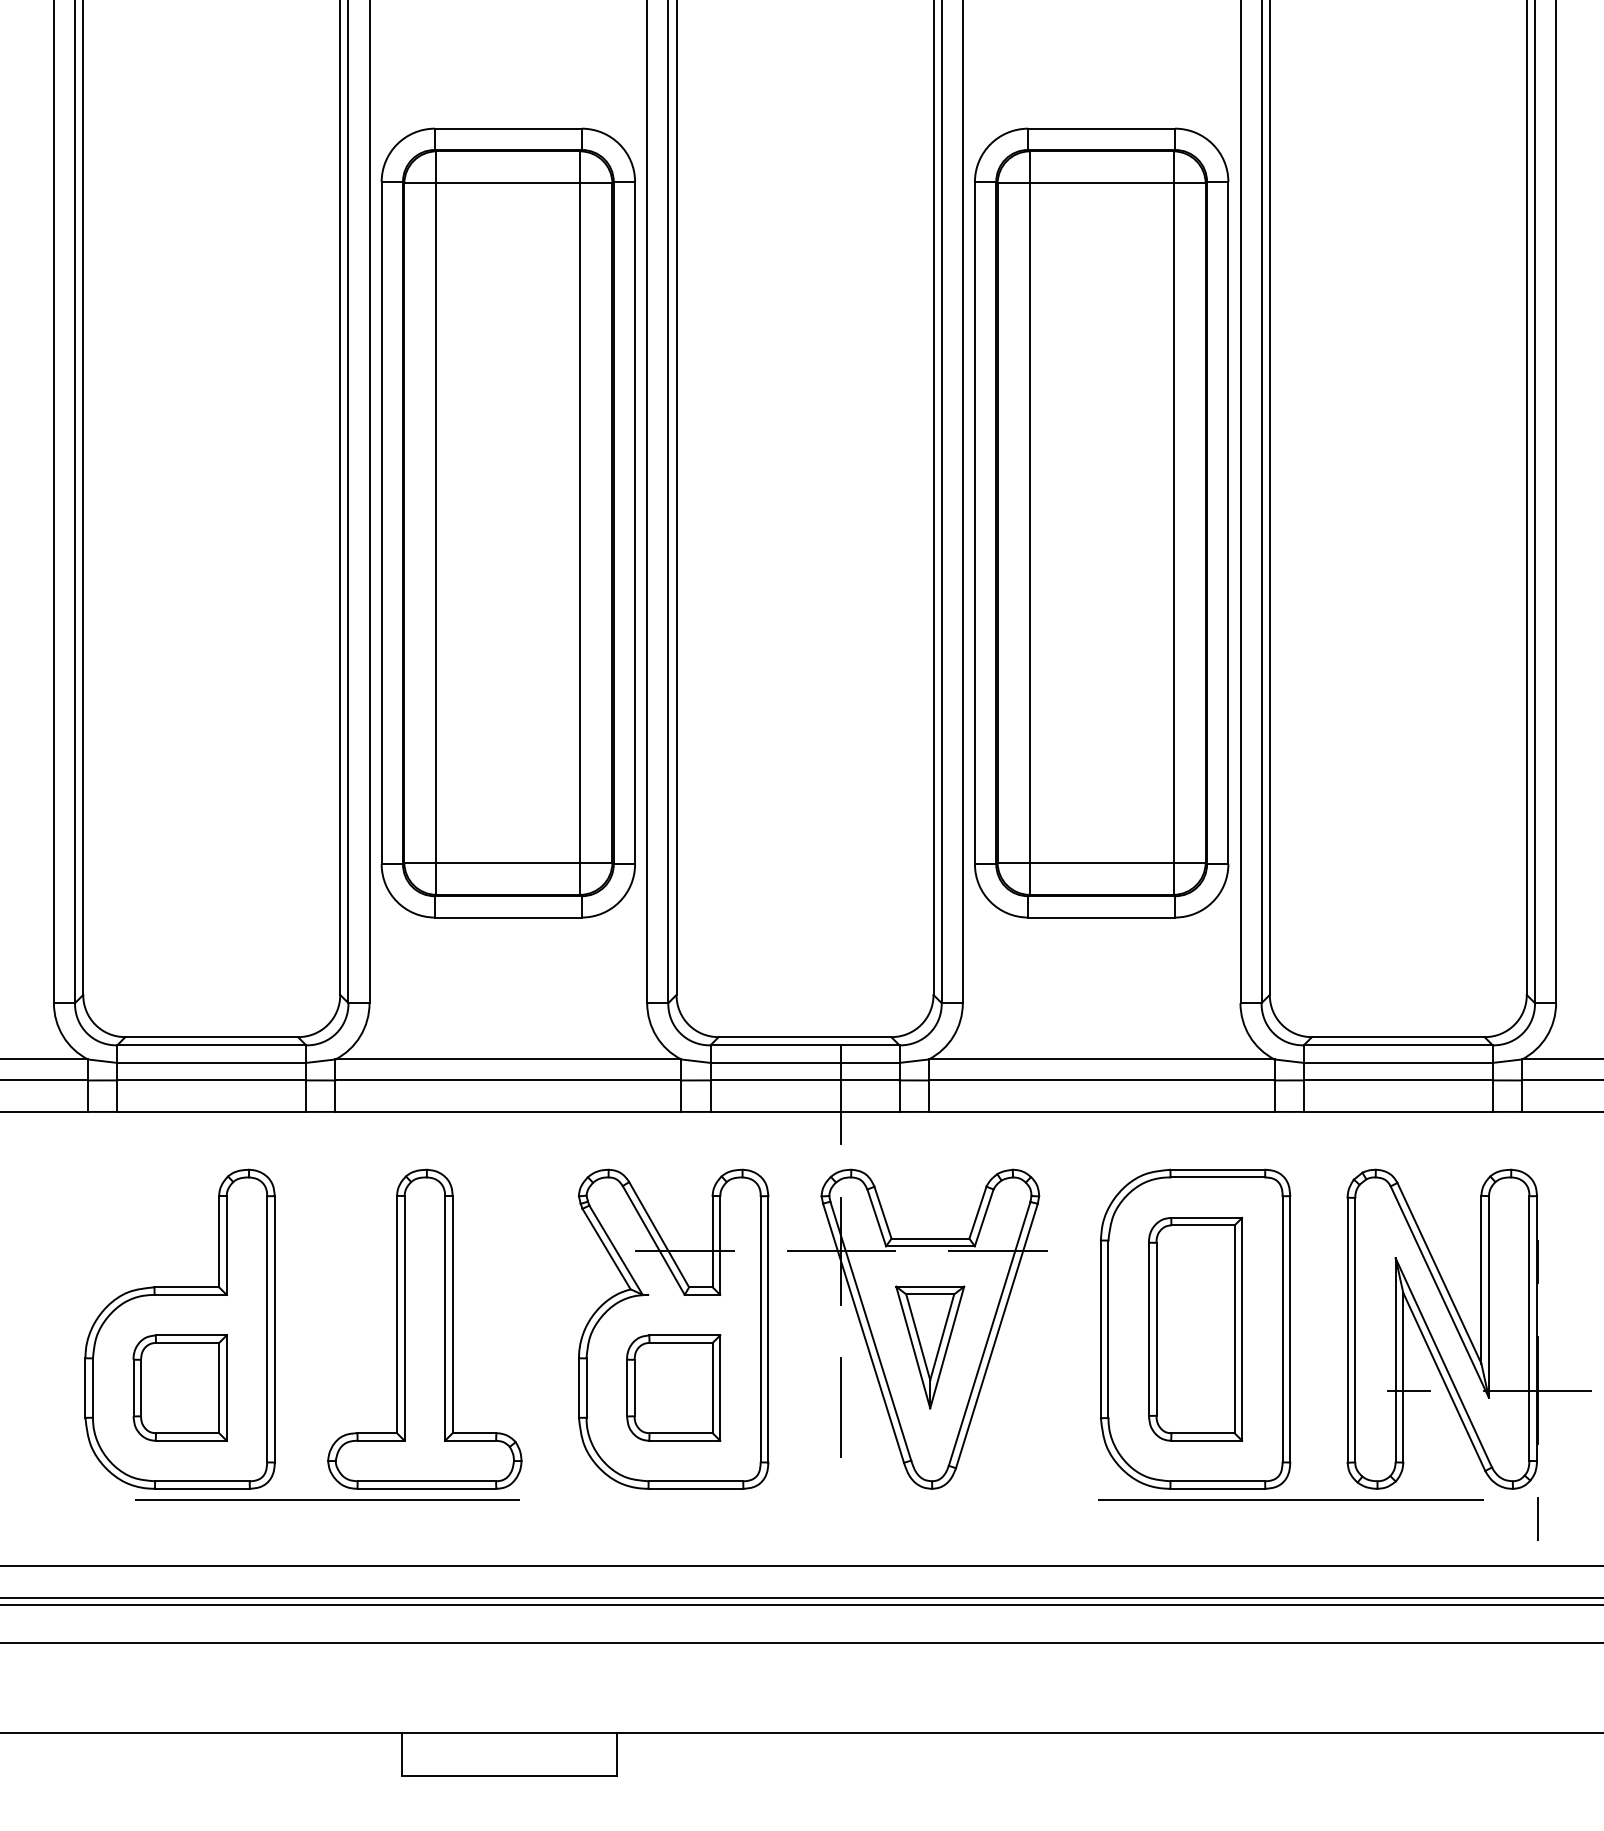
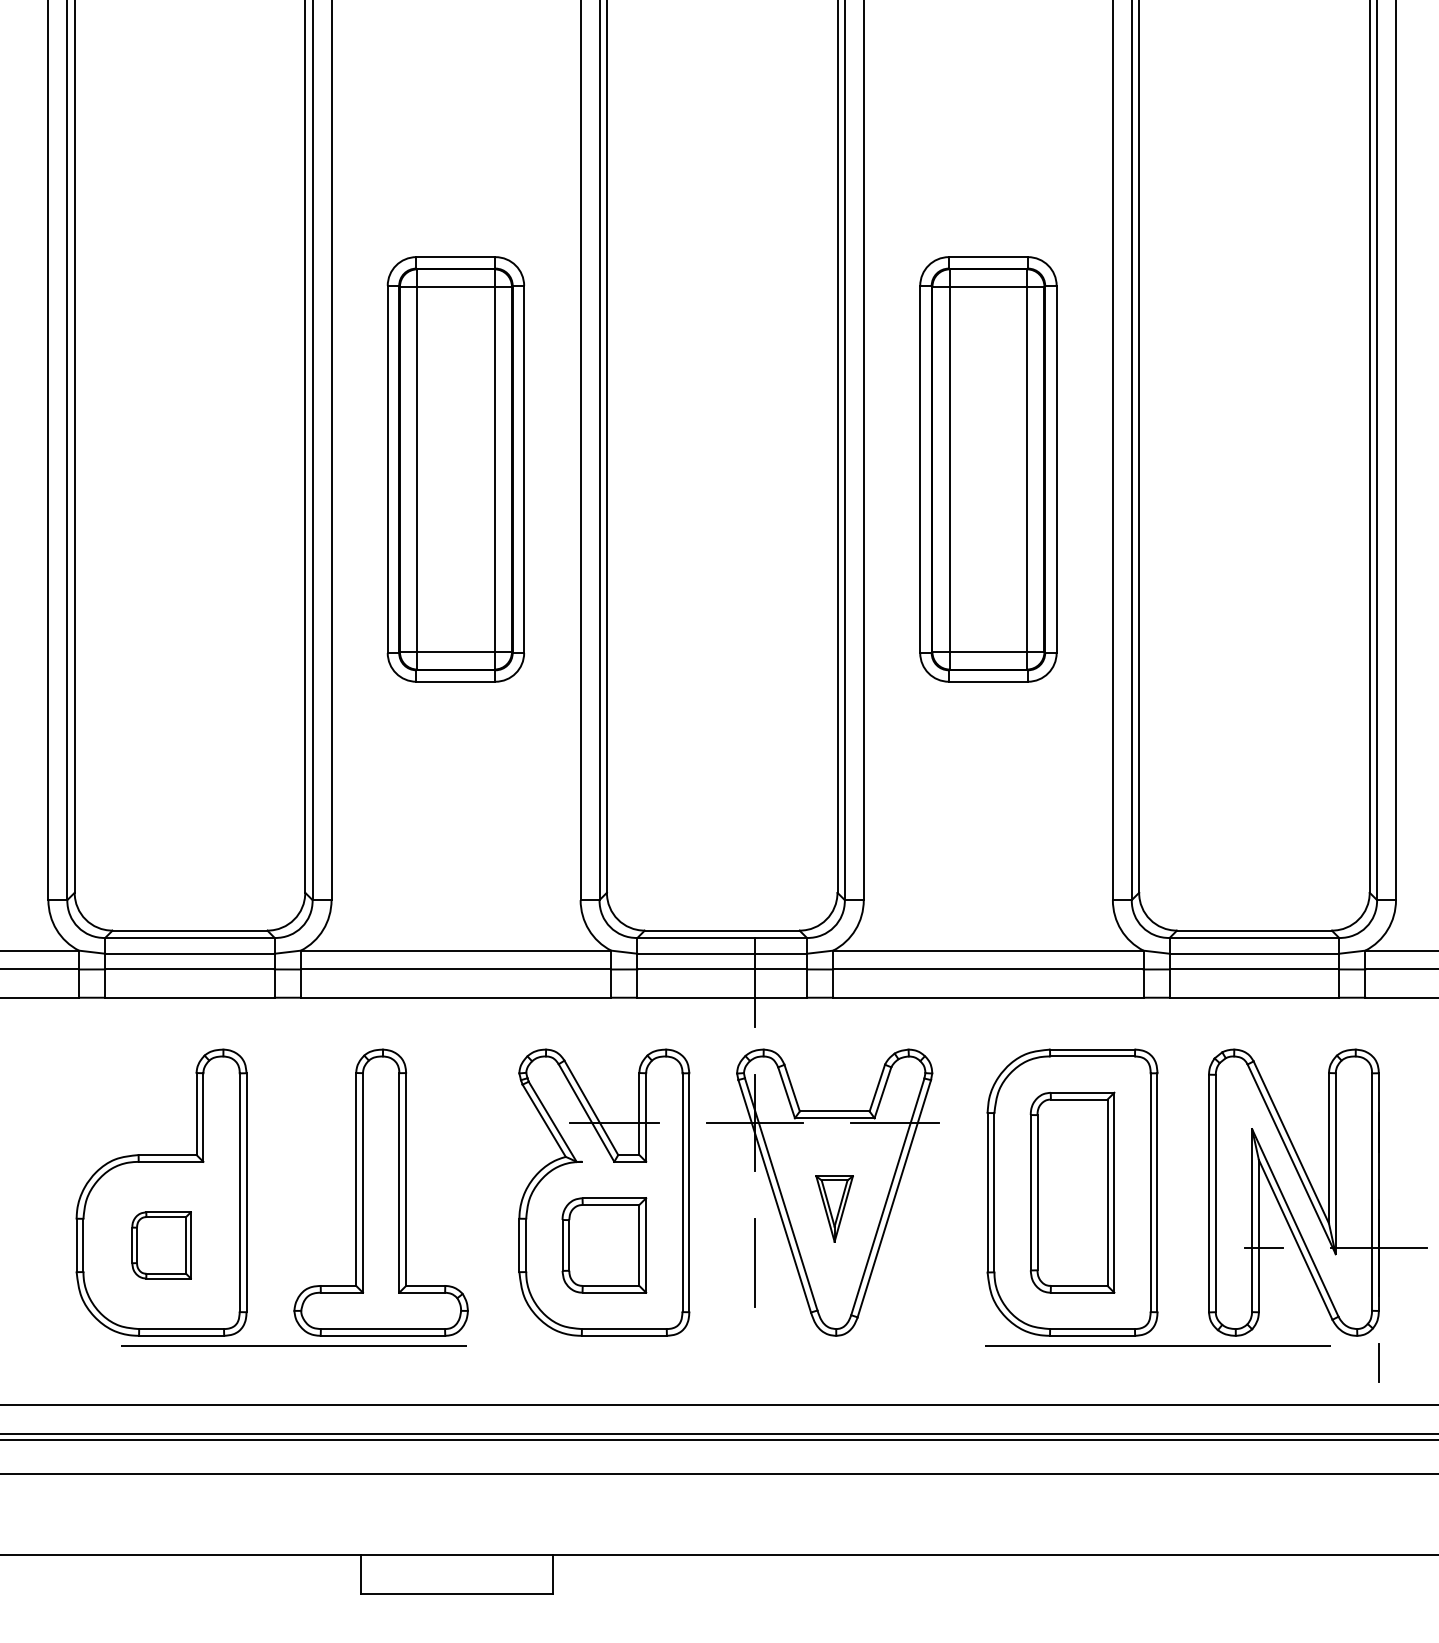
part: (507, 522) -> (455, 468), size x0.6
part: (1101, 522) -> (988, 468), size x0.6
part: (930, 1347) -> (834, 1209), size x0.6
part: (179, 1387) -> (161, 1244), size x0.7

